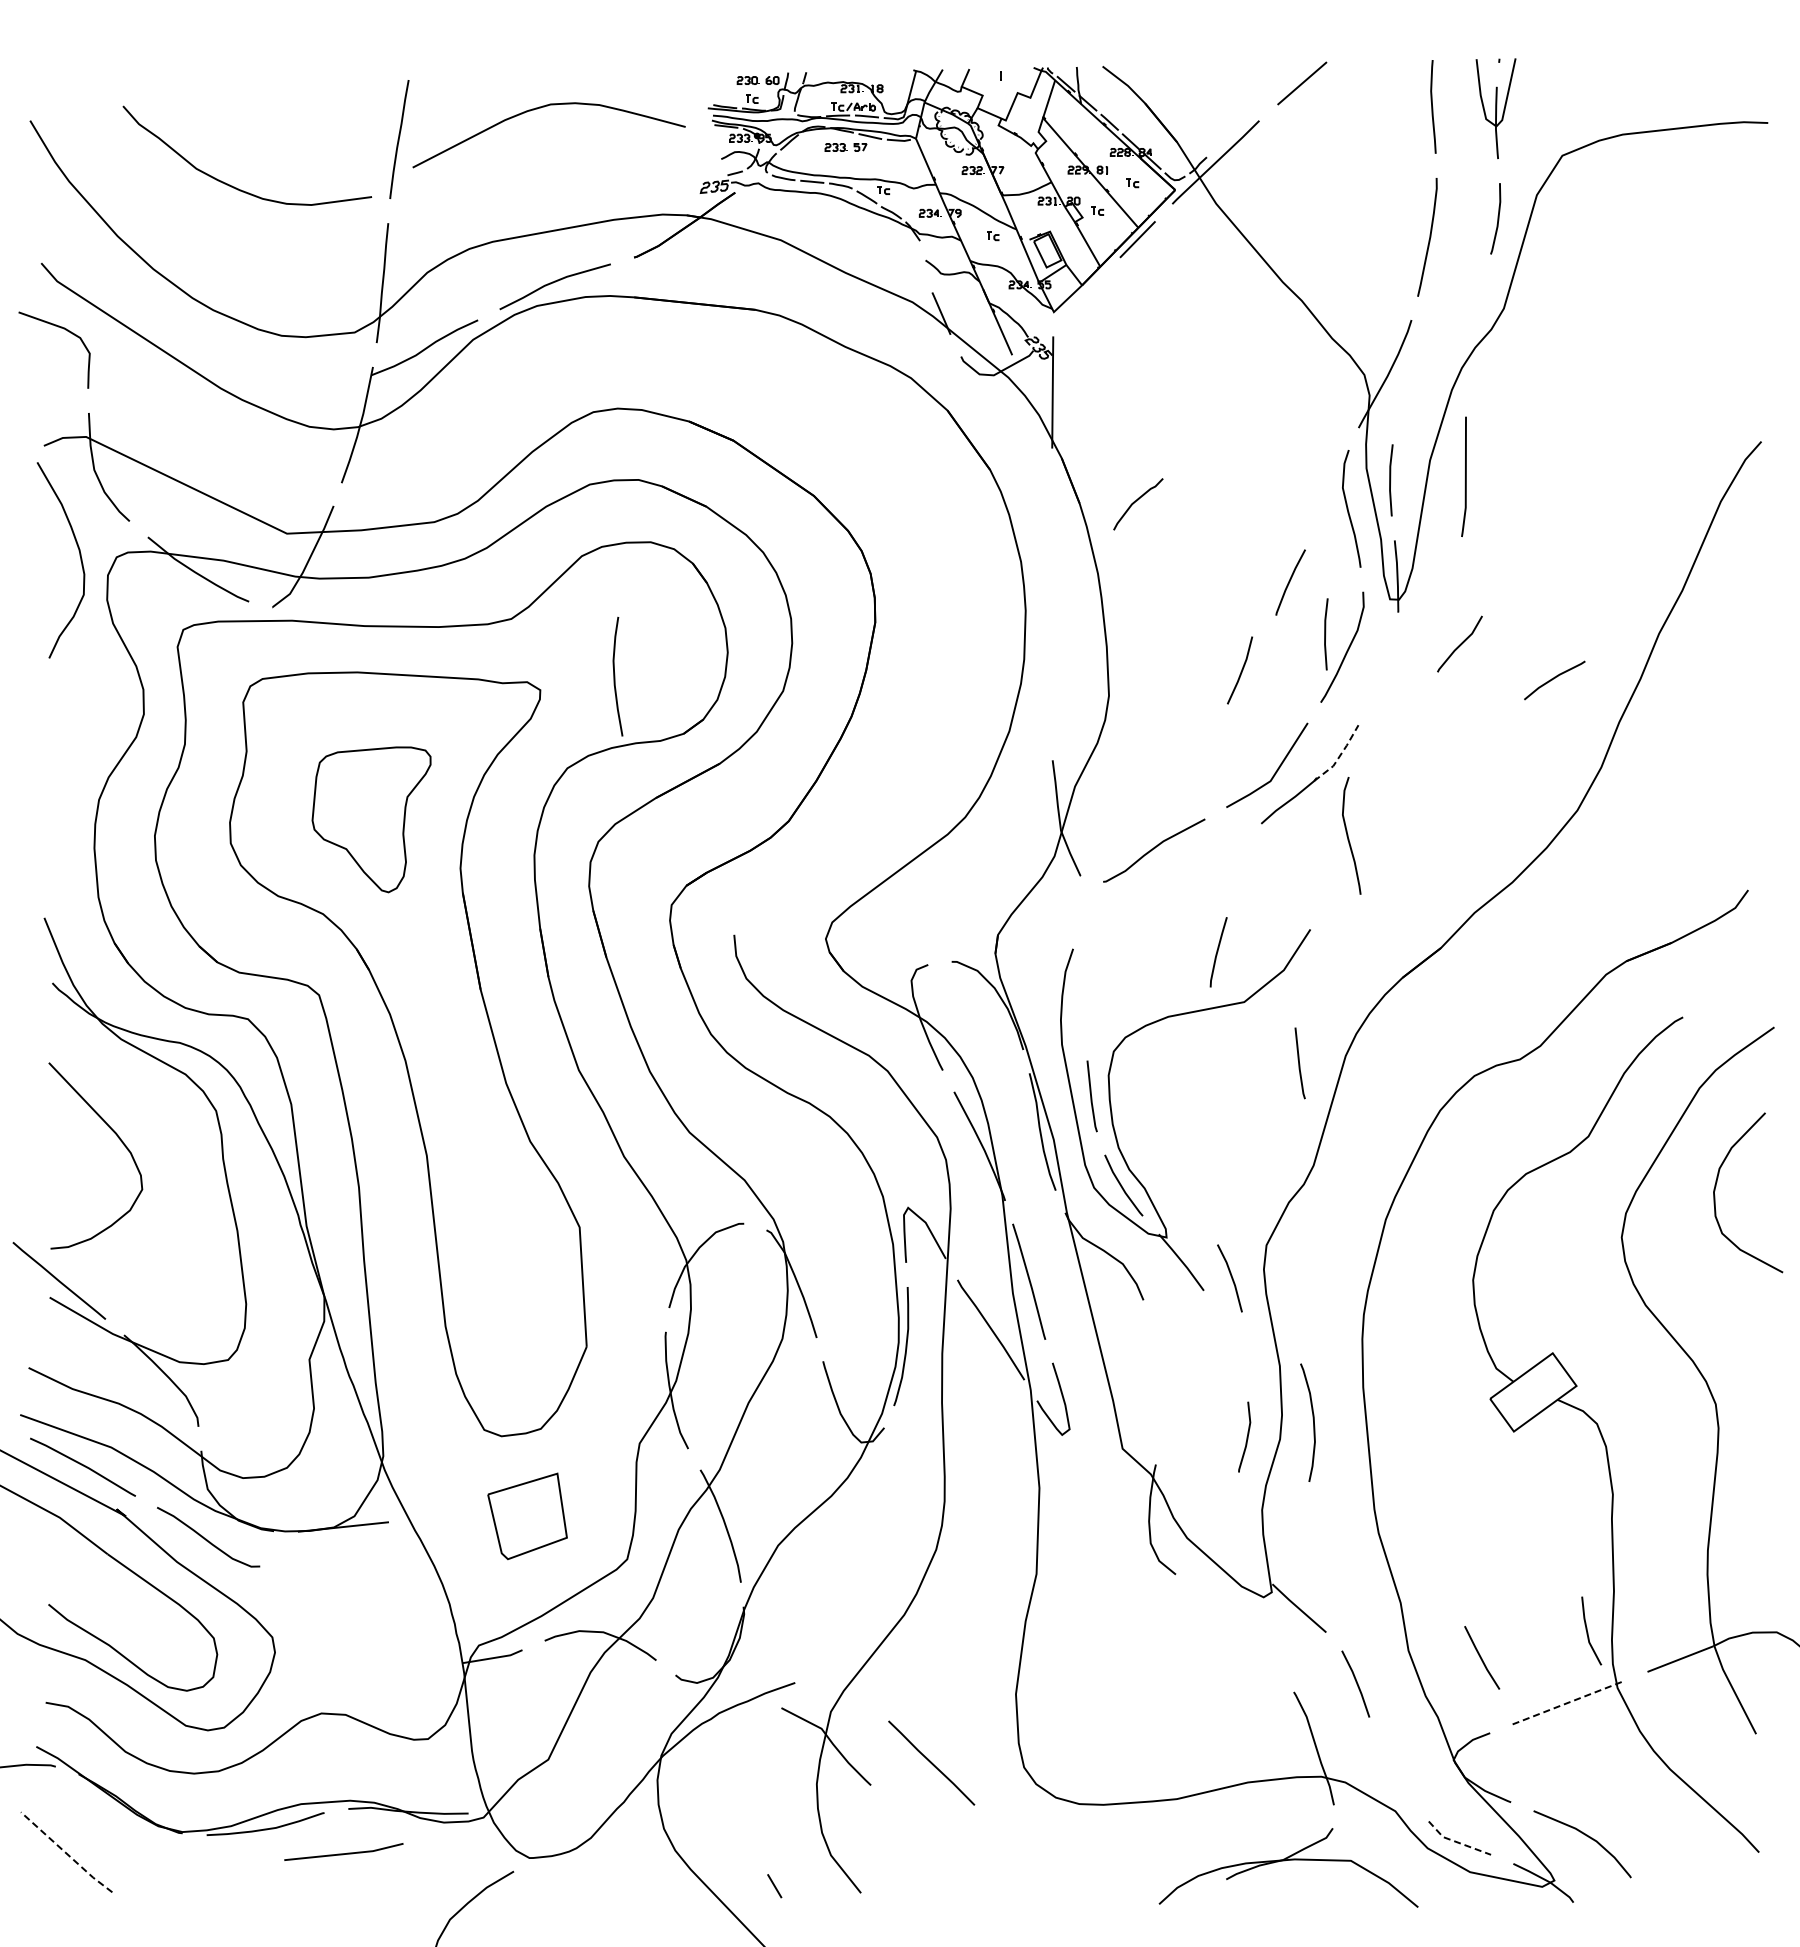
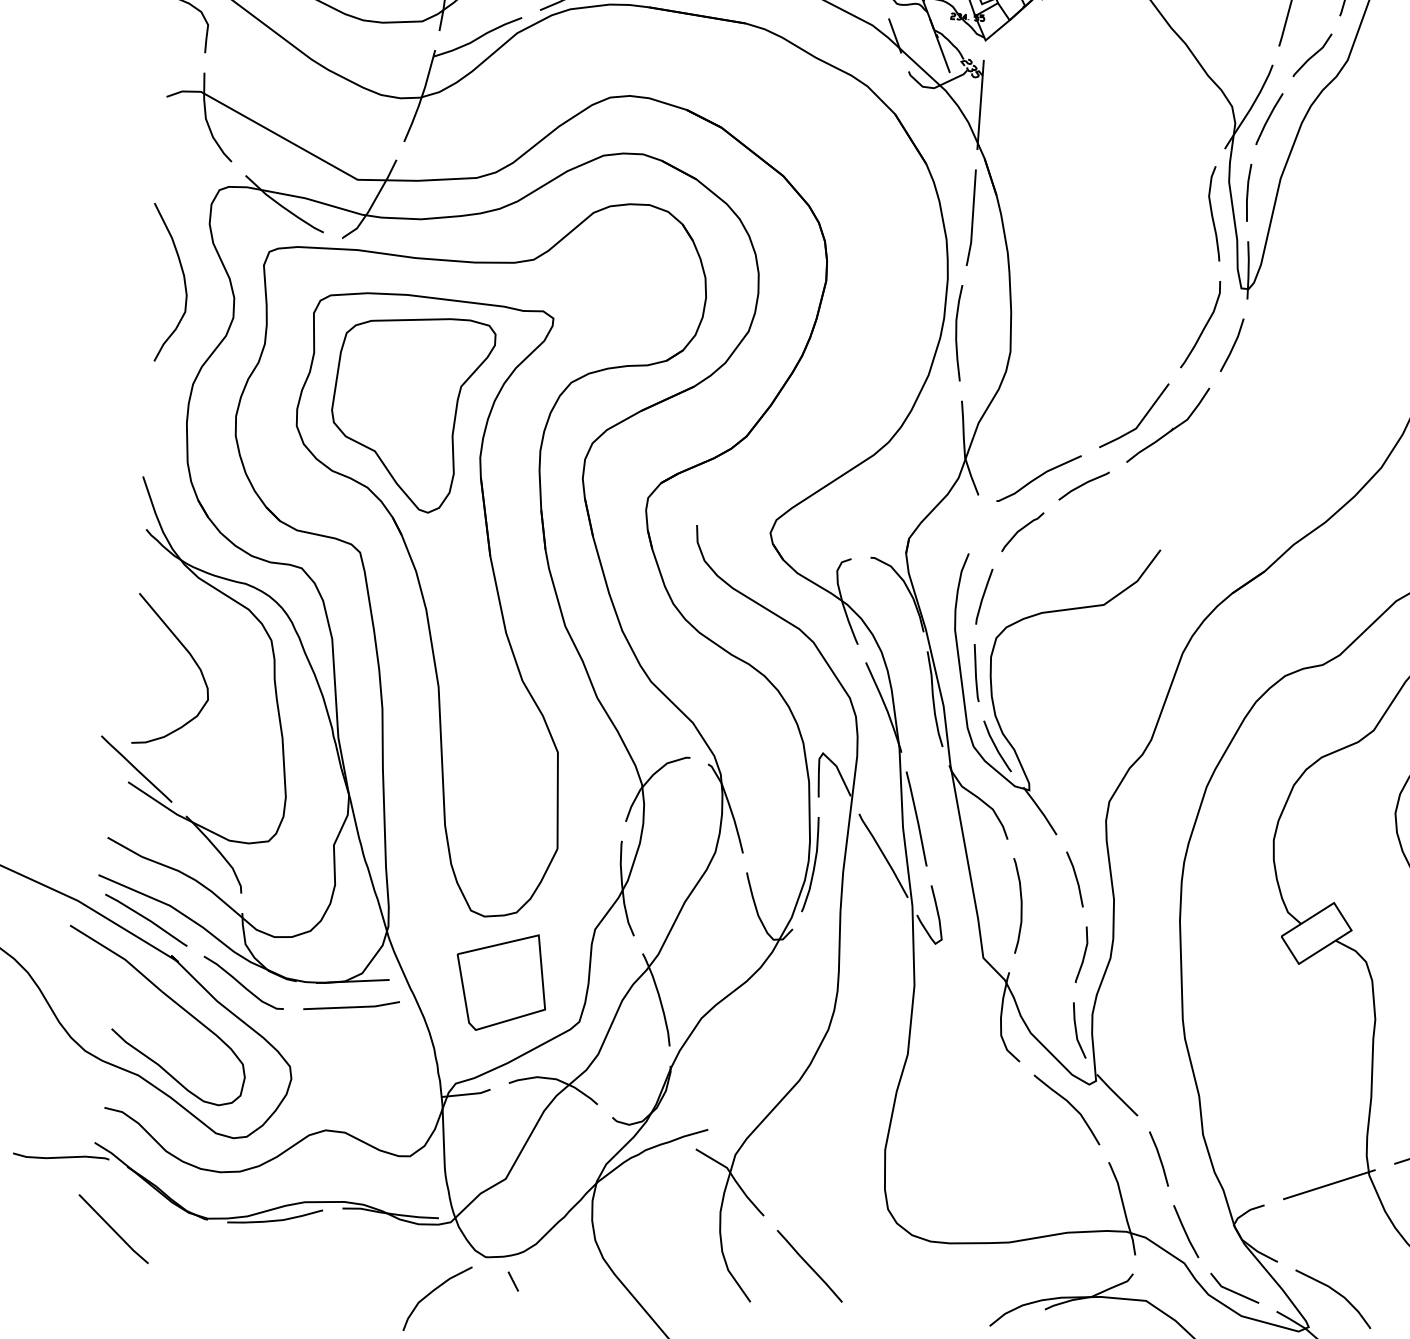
line: (1465, 476) -> (972, 217), moved
curve: (1136, 501) -> (1021, 529), moved
curve: (79, 556) -> (183, 280), moved
line: (1290, 582) -> (1269, 119), moved
line: (1326, 634) -> (1188, 313), removed
line: (1460, 643) -> (1312, 54), moved
line: (1241, 670) -> (1233, 345), moved
curve: (615, 676) -> (957, 332), moved
line: (1554, 679) -> (1084, 485), moved
line: (1339, 756) -> (1192, 412), dashed -> solid
part: (371, 819) -> (411, 413), size x1.67
curve: (1348, 835) -> (1196, 476), removed
line: (1218, 952) -> (984, 596), moved
line: (1299, 1063) -> (1145, 657), removed
line: (1231, 1278) -> (1076, 879), moved
curve: (1313, 1422) -> (1021, 906), moved
part: (527, 1516) -> (501, 982), size x1.43
curve: (1241, 1624) -> (1070, 1105), added
line: (1588, 1632) -> (1077, 1031), moved
line: (1481, 1657) -> (1185, 1231), moved
line: (1569, 1702) -> (1329, 1184), dashed -> solid
line: (931, 1762) -> (809, 1265), moved
line: (1456, 1842) -> (1231, 1291), dashed -> solid
line: (66, 1853) -> (113, 1230), dashed -> solid
curve: (343, 1853) -> (351, 1006), moved
line: (774, 1886) -> (513, 1281), moved

